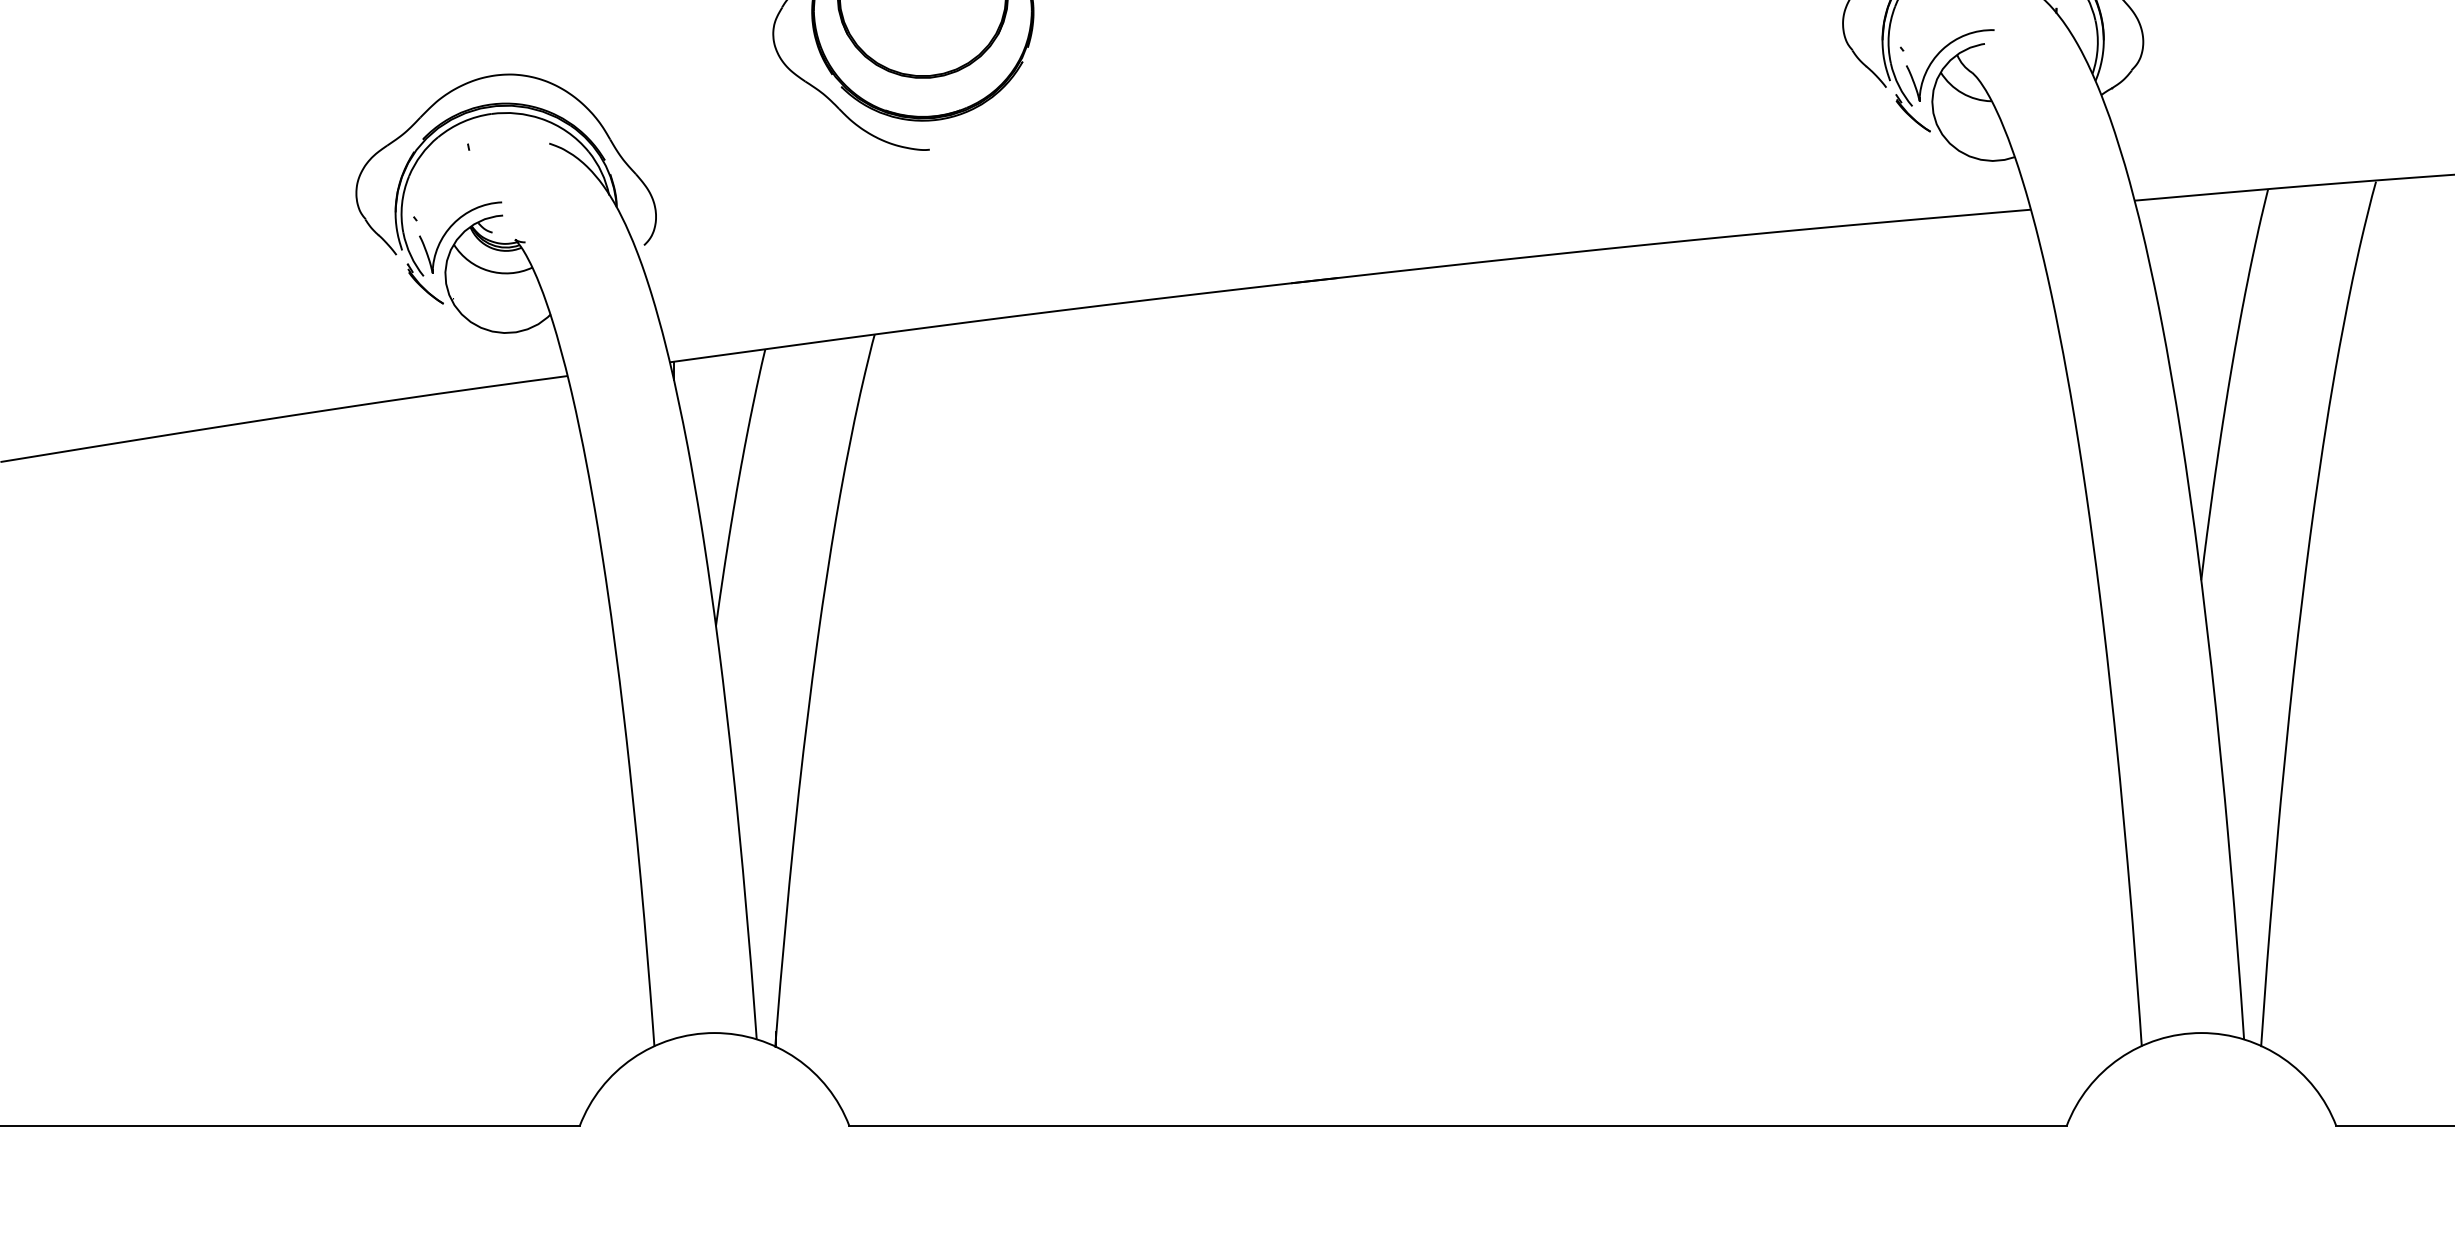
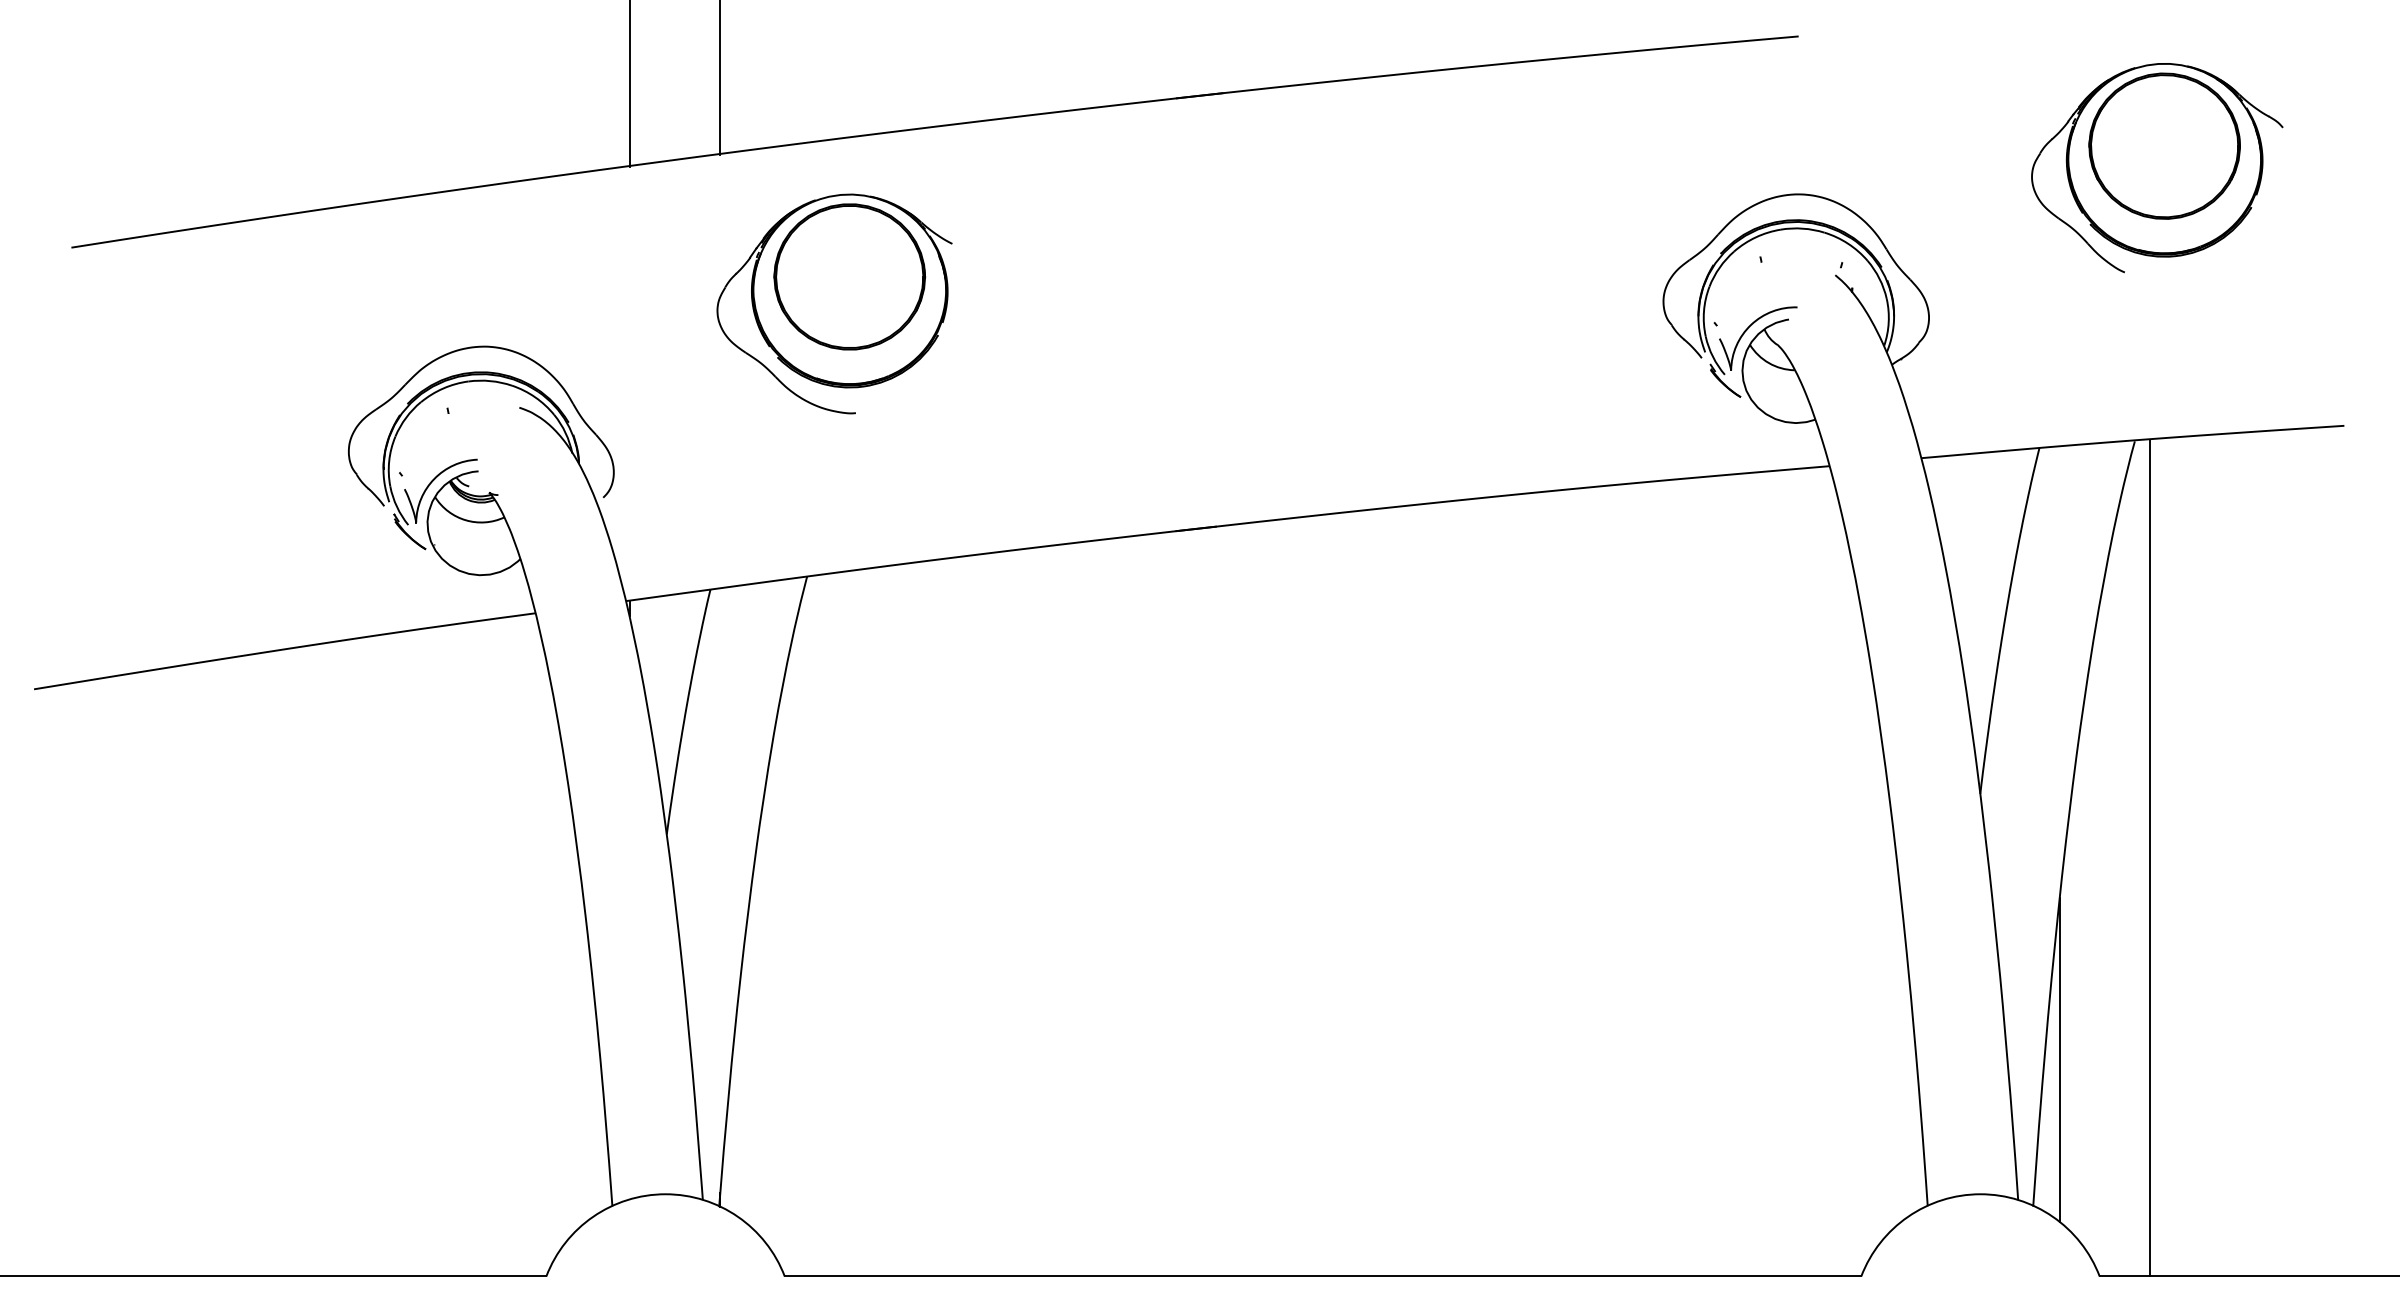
line: (2393, 653) -> (2150, 858), added
line: (2290, 880) -> (2059, 1059), added

